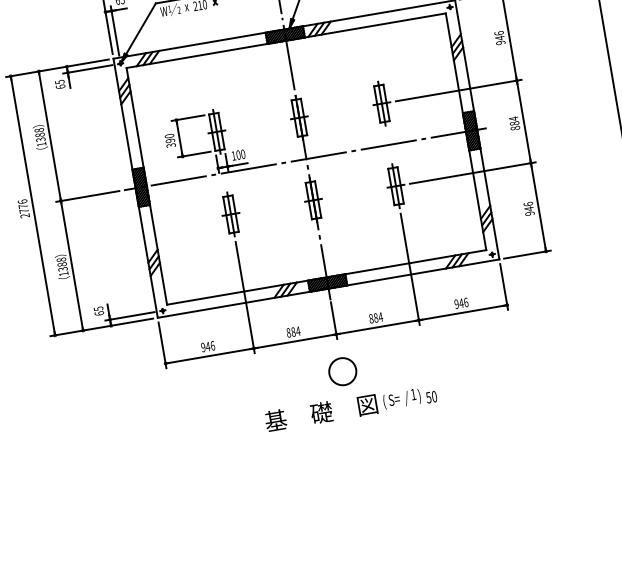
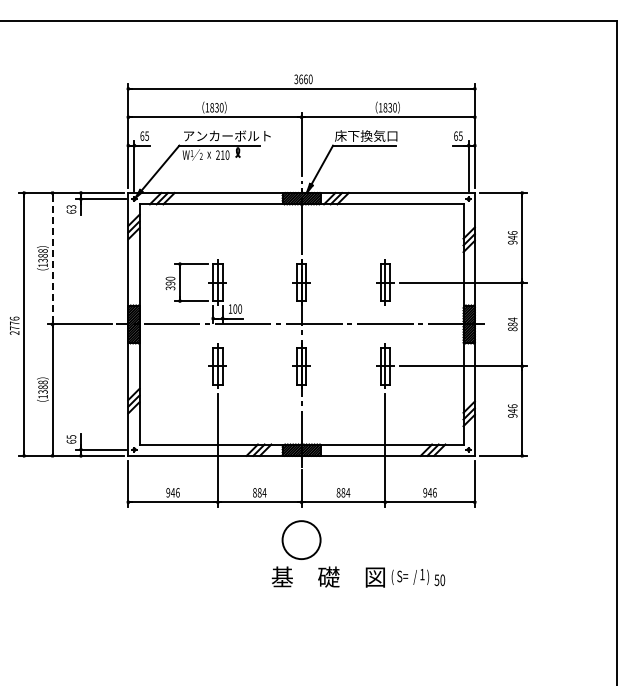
text: (58, 81) -> (70, 206), 65 -> 63
line: (49, 137) -> (52, 259), solid -> dashed
circle: (342, 371) -> (301, 539), size x1.4
text: (350, 407) -> (358, 576), moved

